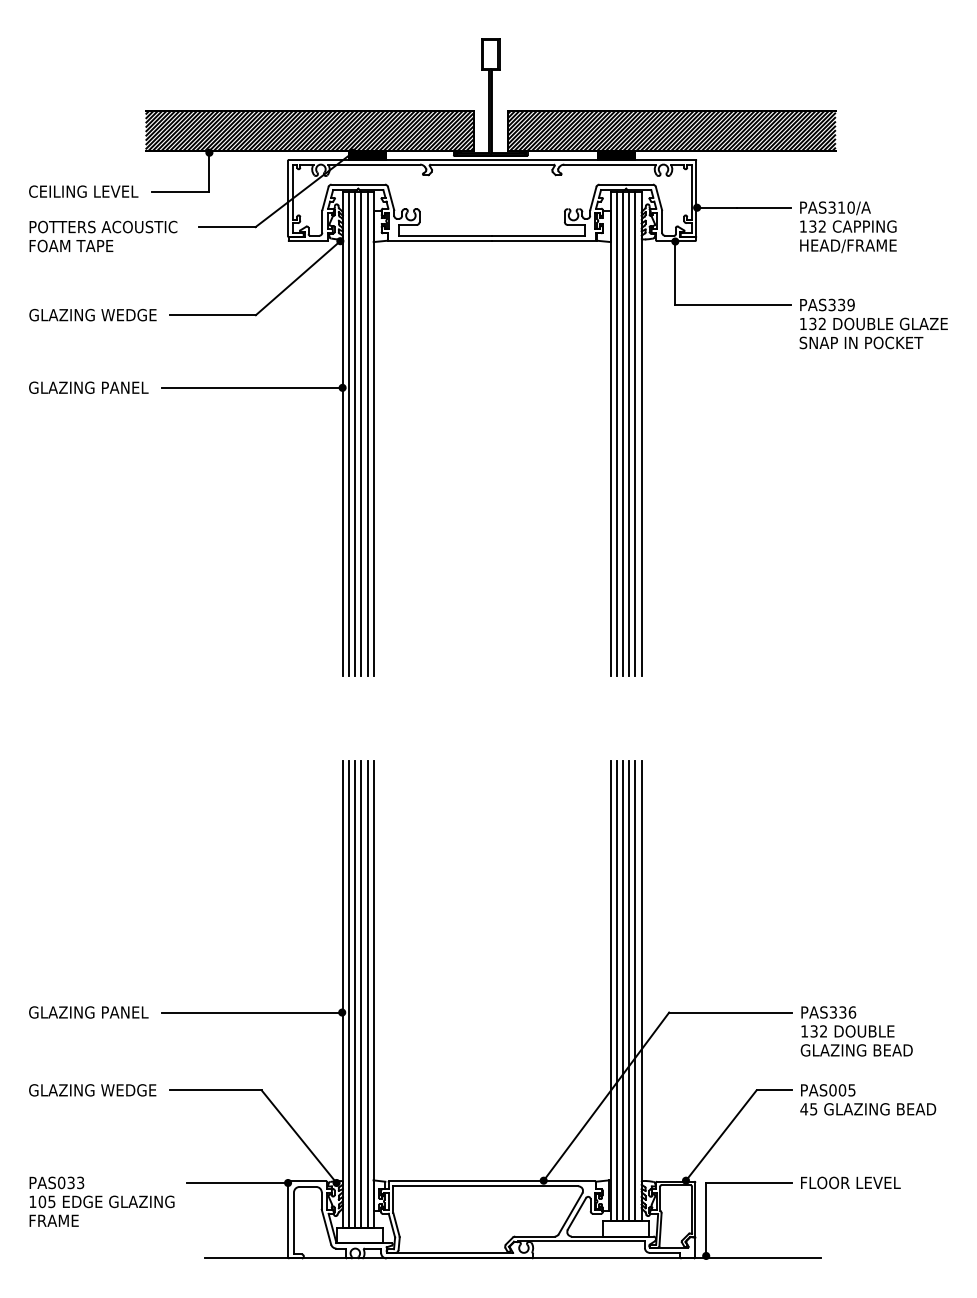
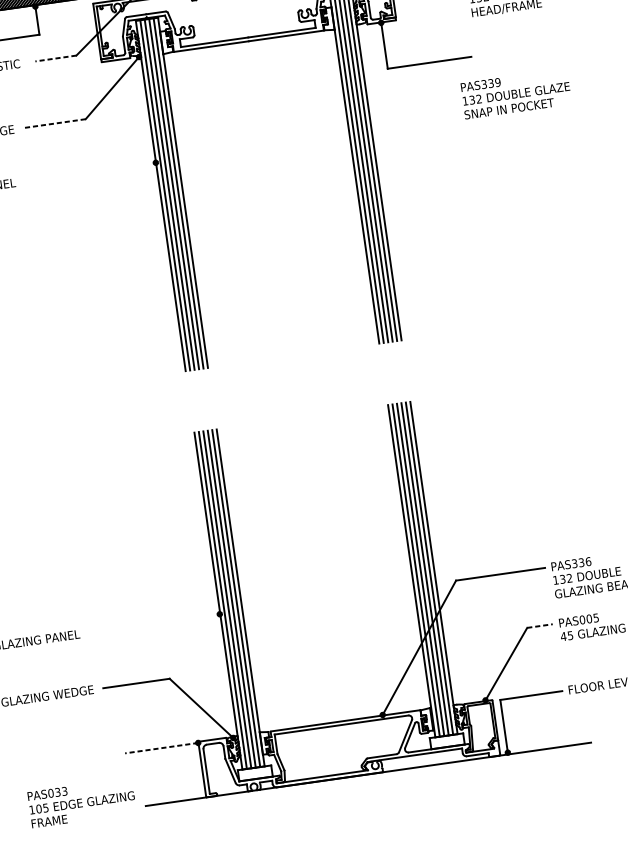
line: (226, 227) -> (55, 58), solid -> dashed
line: (213, 315) -> (55, 123), solid -> dashed
text: (873, 323) -> (516, 93), moved
line: (251, 387) -> (89, 171), removed
line: (251, 1012) -> (154, 623), removed
line: (774, 1090) -> (540, 626), solid -> dashed
line: (237, 1182) -> (161, 747), solid -> dashed
text: (101, 1201) -> (81, 802), moved

